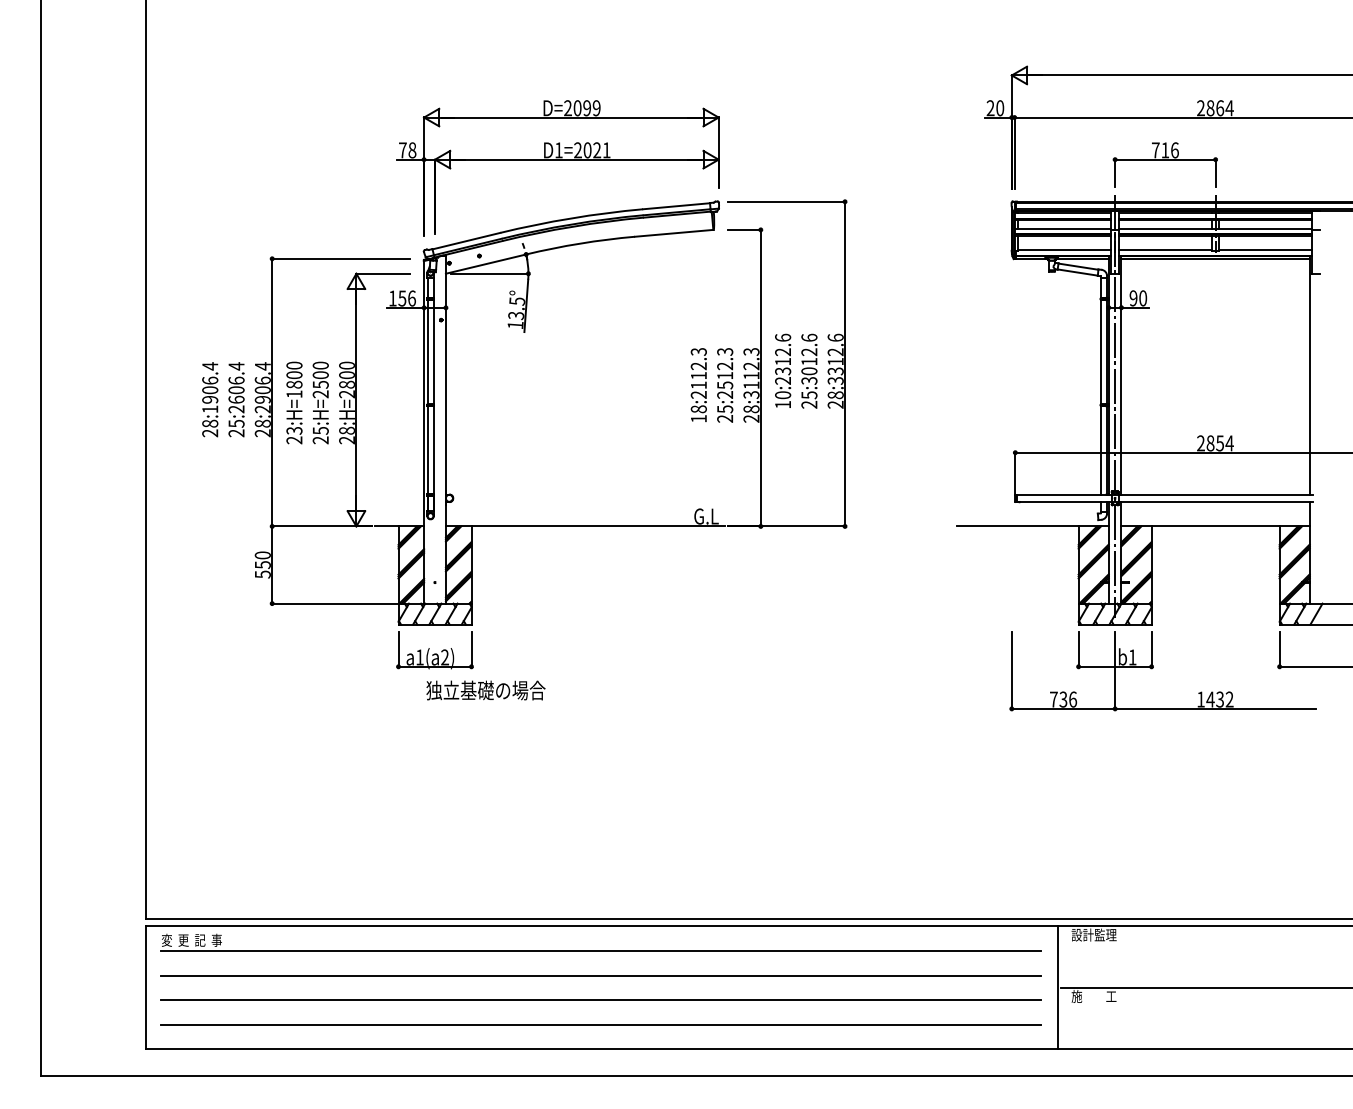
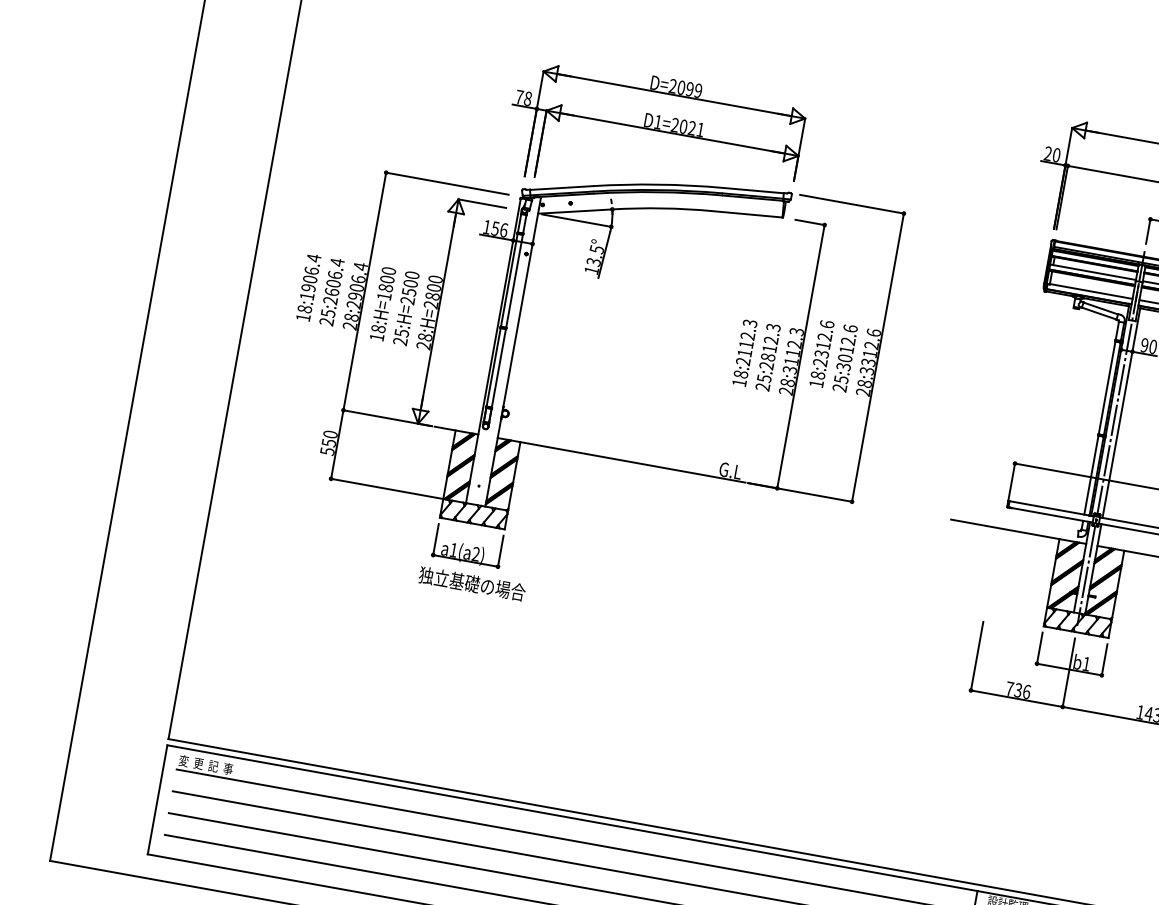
text: (725, 385) -> (768, 357), 25:2512.3 -> 25:2812.3
text: (782, 395) -> (817, 375), 10:2312.6 -> 18:2312.6
text: (209, 433) -> (302, 317), 28:1906.4 -> 18:1906.4
text: (294, 435) -> (377, 333), 23:H=1800 -> 18:H=1800
text: (485, 690) -> (472, 583), moved

